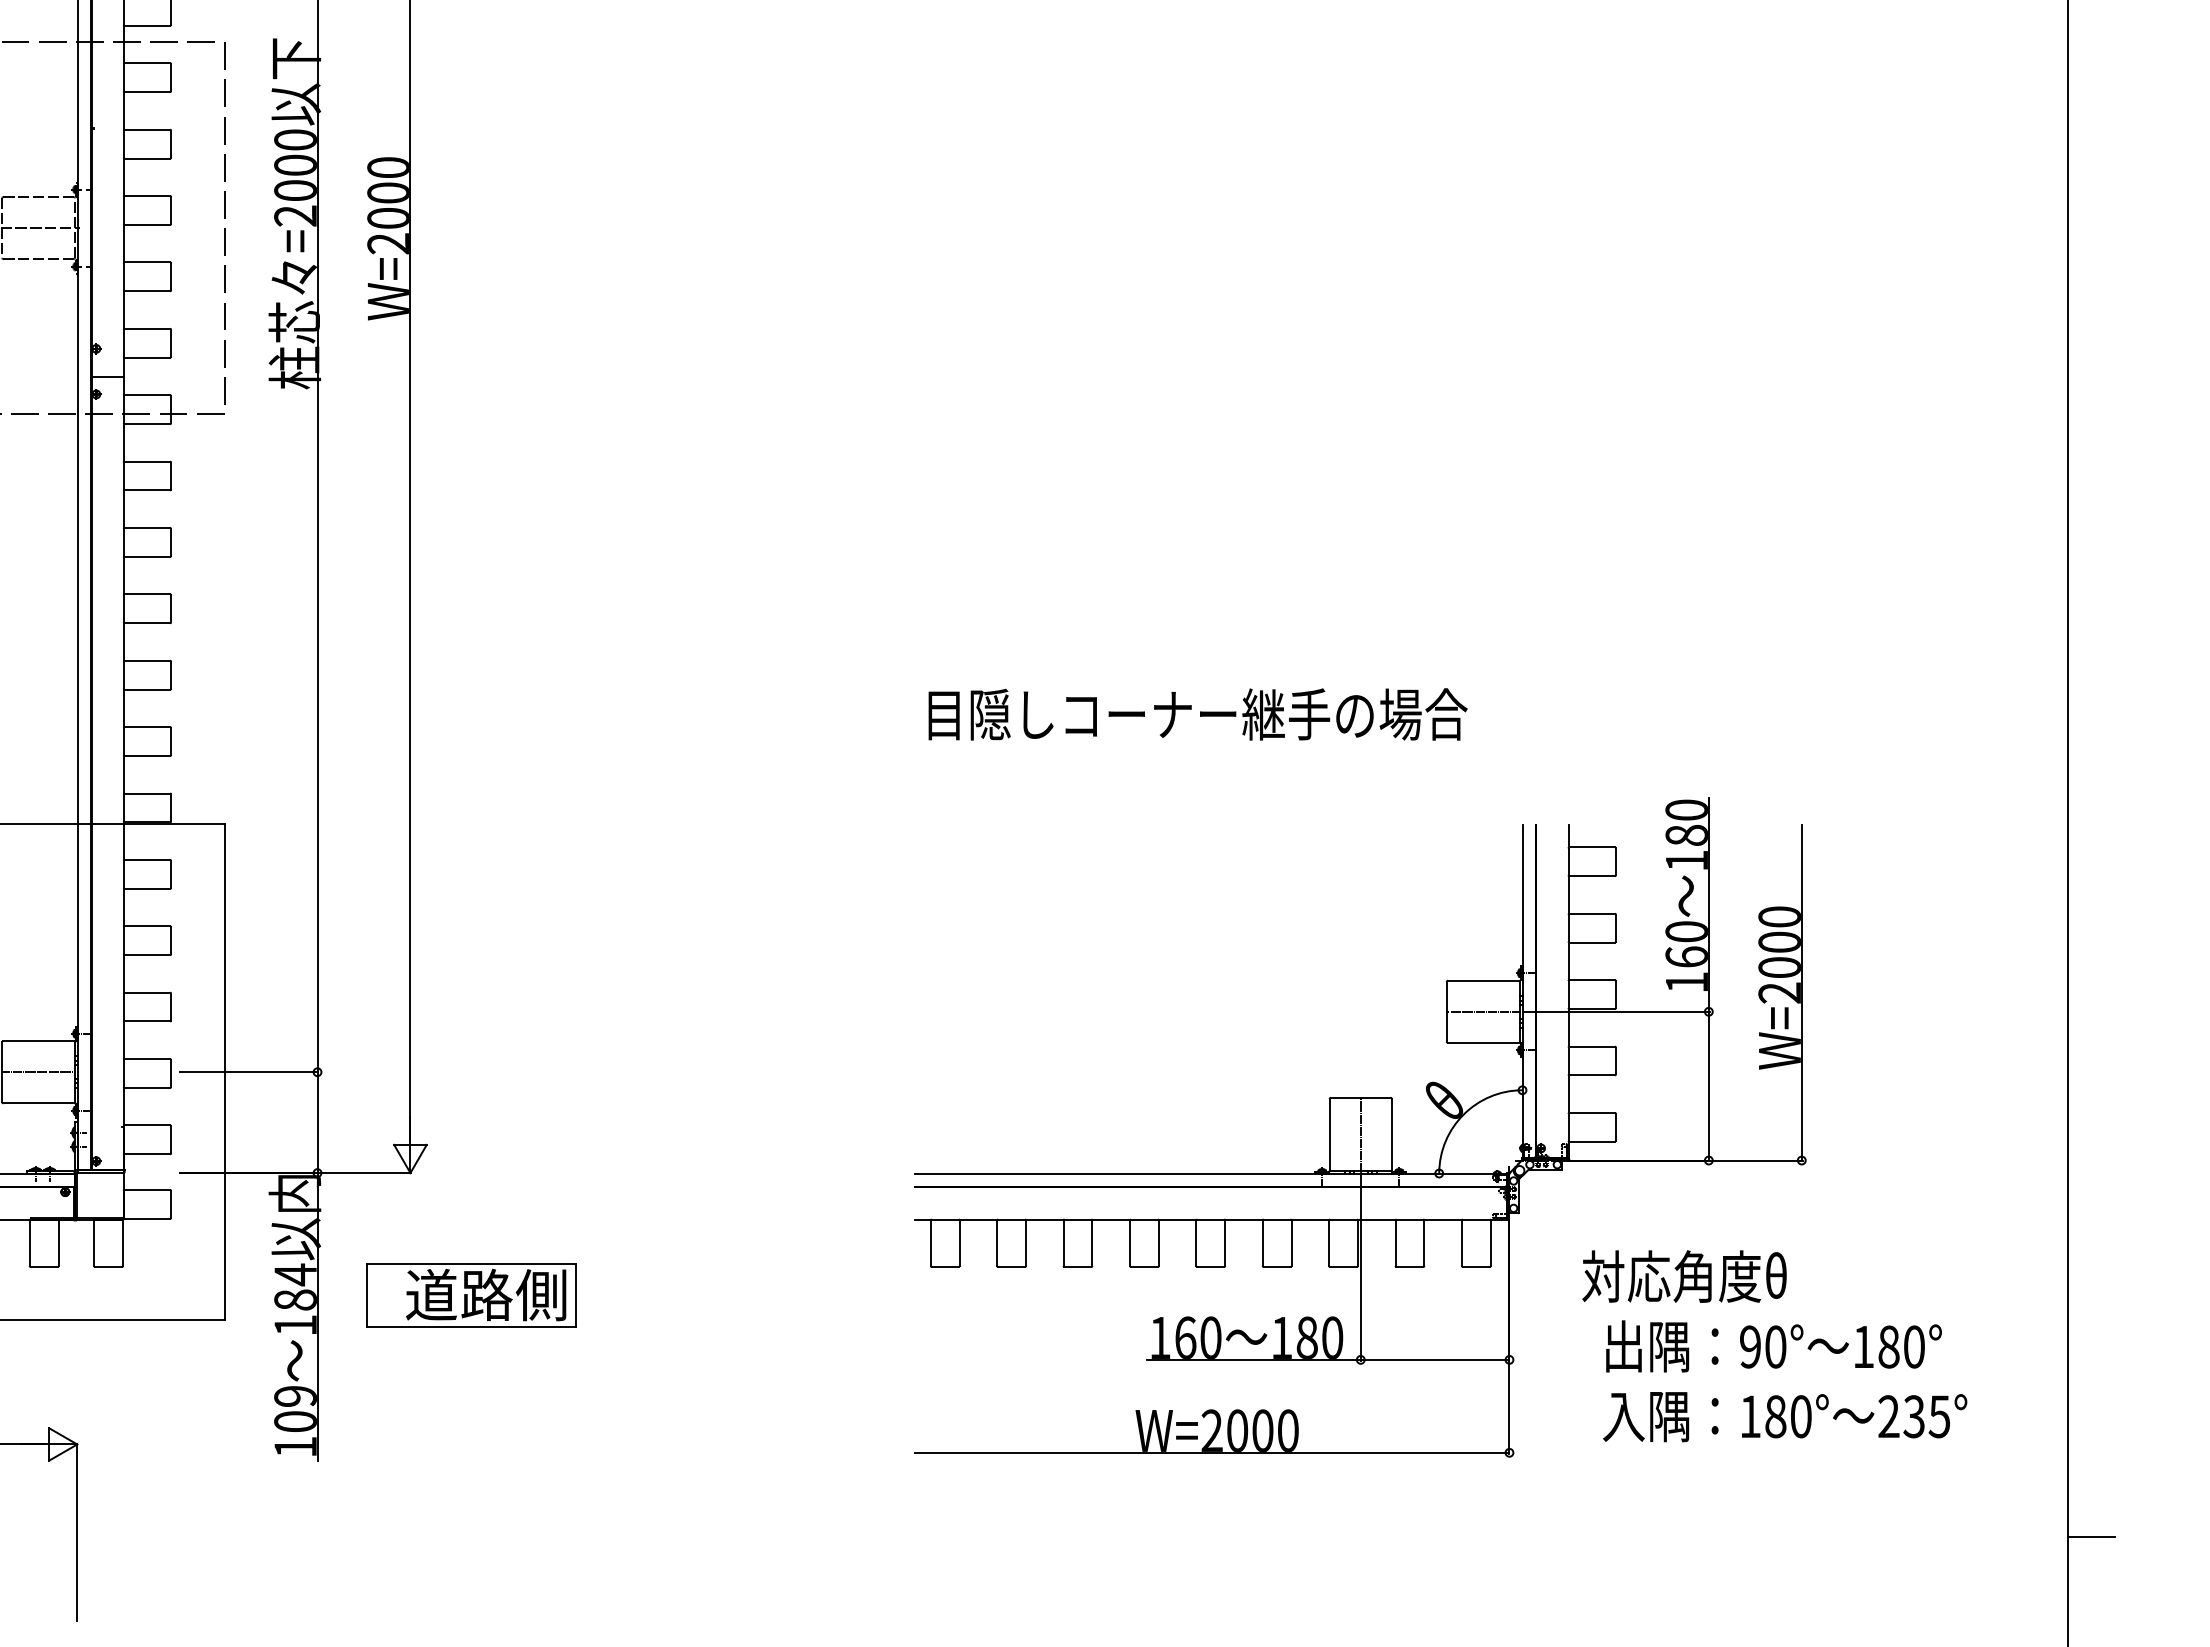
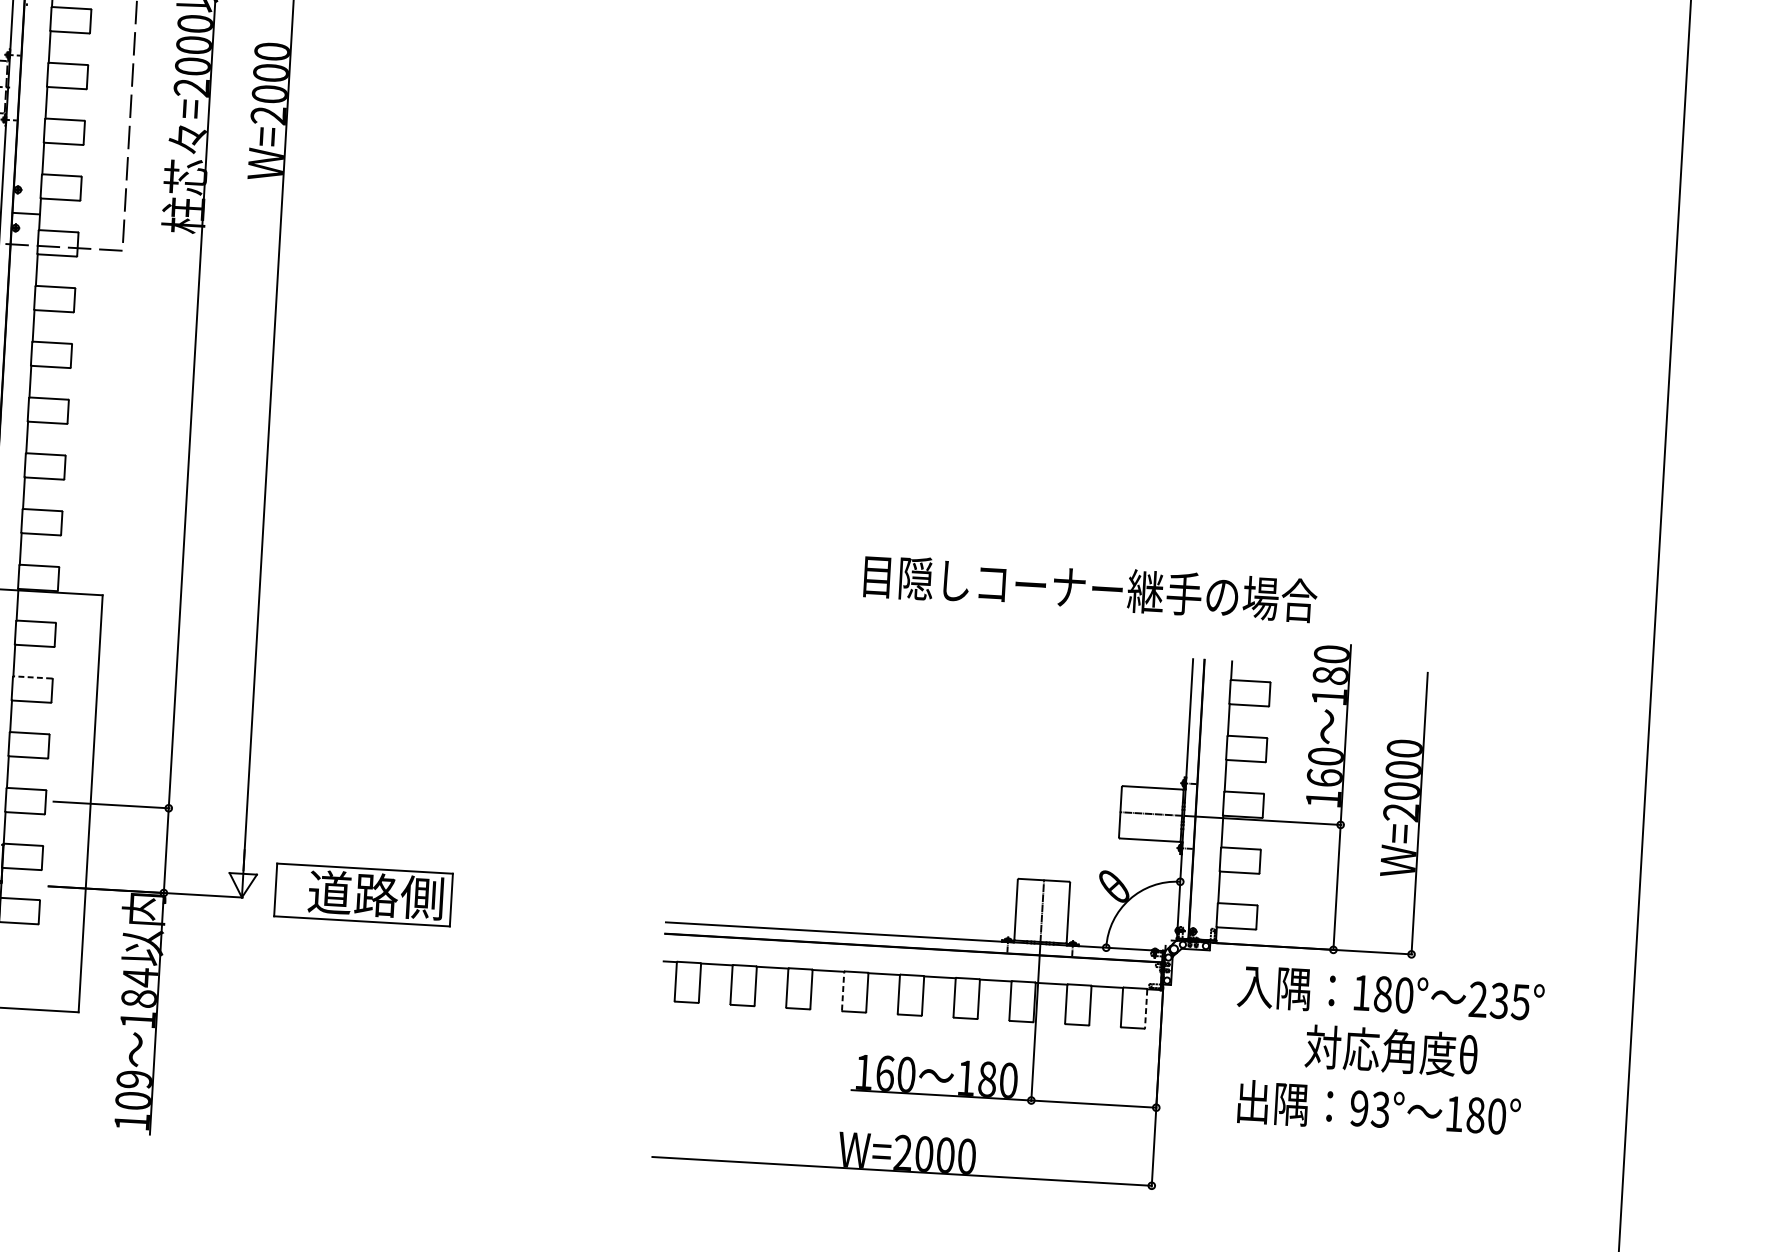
text: (1197, 714) -> (1090, 588), moved
line: (147, 926) -> (32, 677), solid -> dashed
line: (1130, 1243) -> (843, 991), solid -> dashed
line: (1490, 1243) -> (1145, 1009), solid -> dashed
text: (1684, 1276) -> (1391, 1050), moved
part: (471, 1295) -> (363, 894), moved
text: (1775, 1346) -> (1380, 1109), 90° -> 93°
text: (1785, 1417) -> (1391, 995), moved

